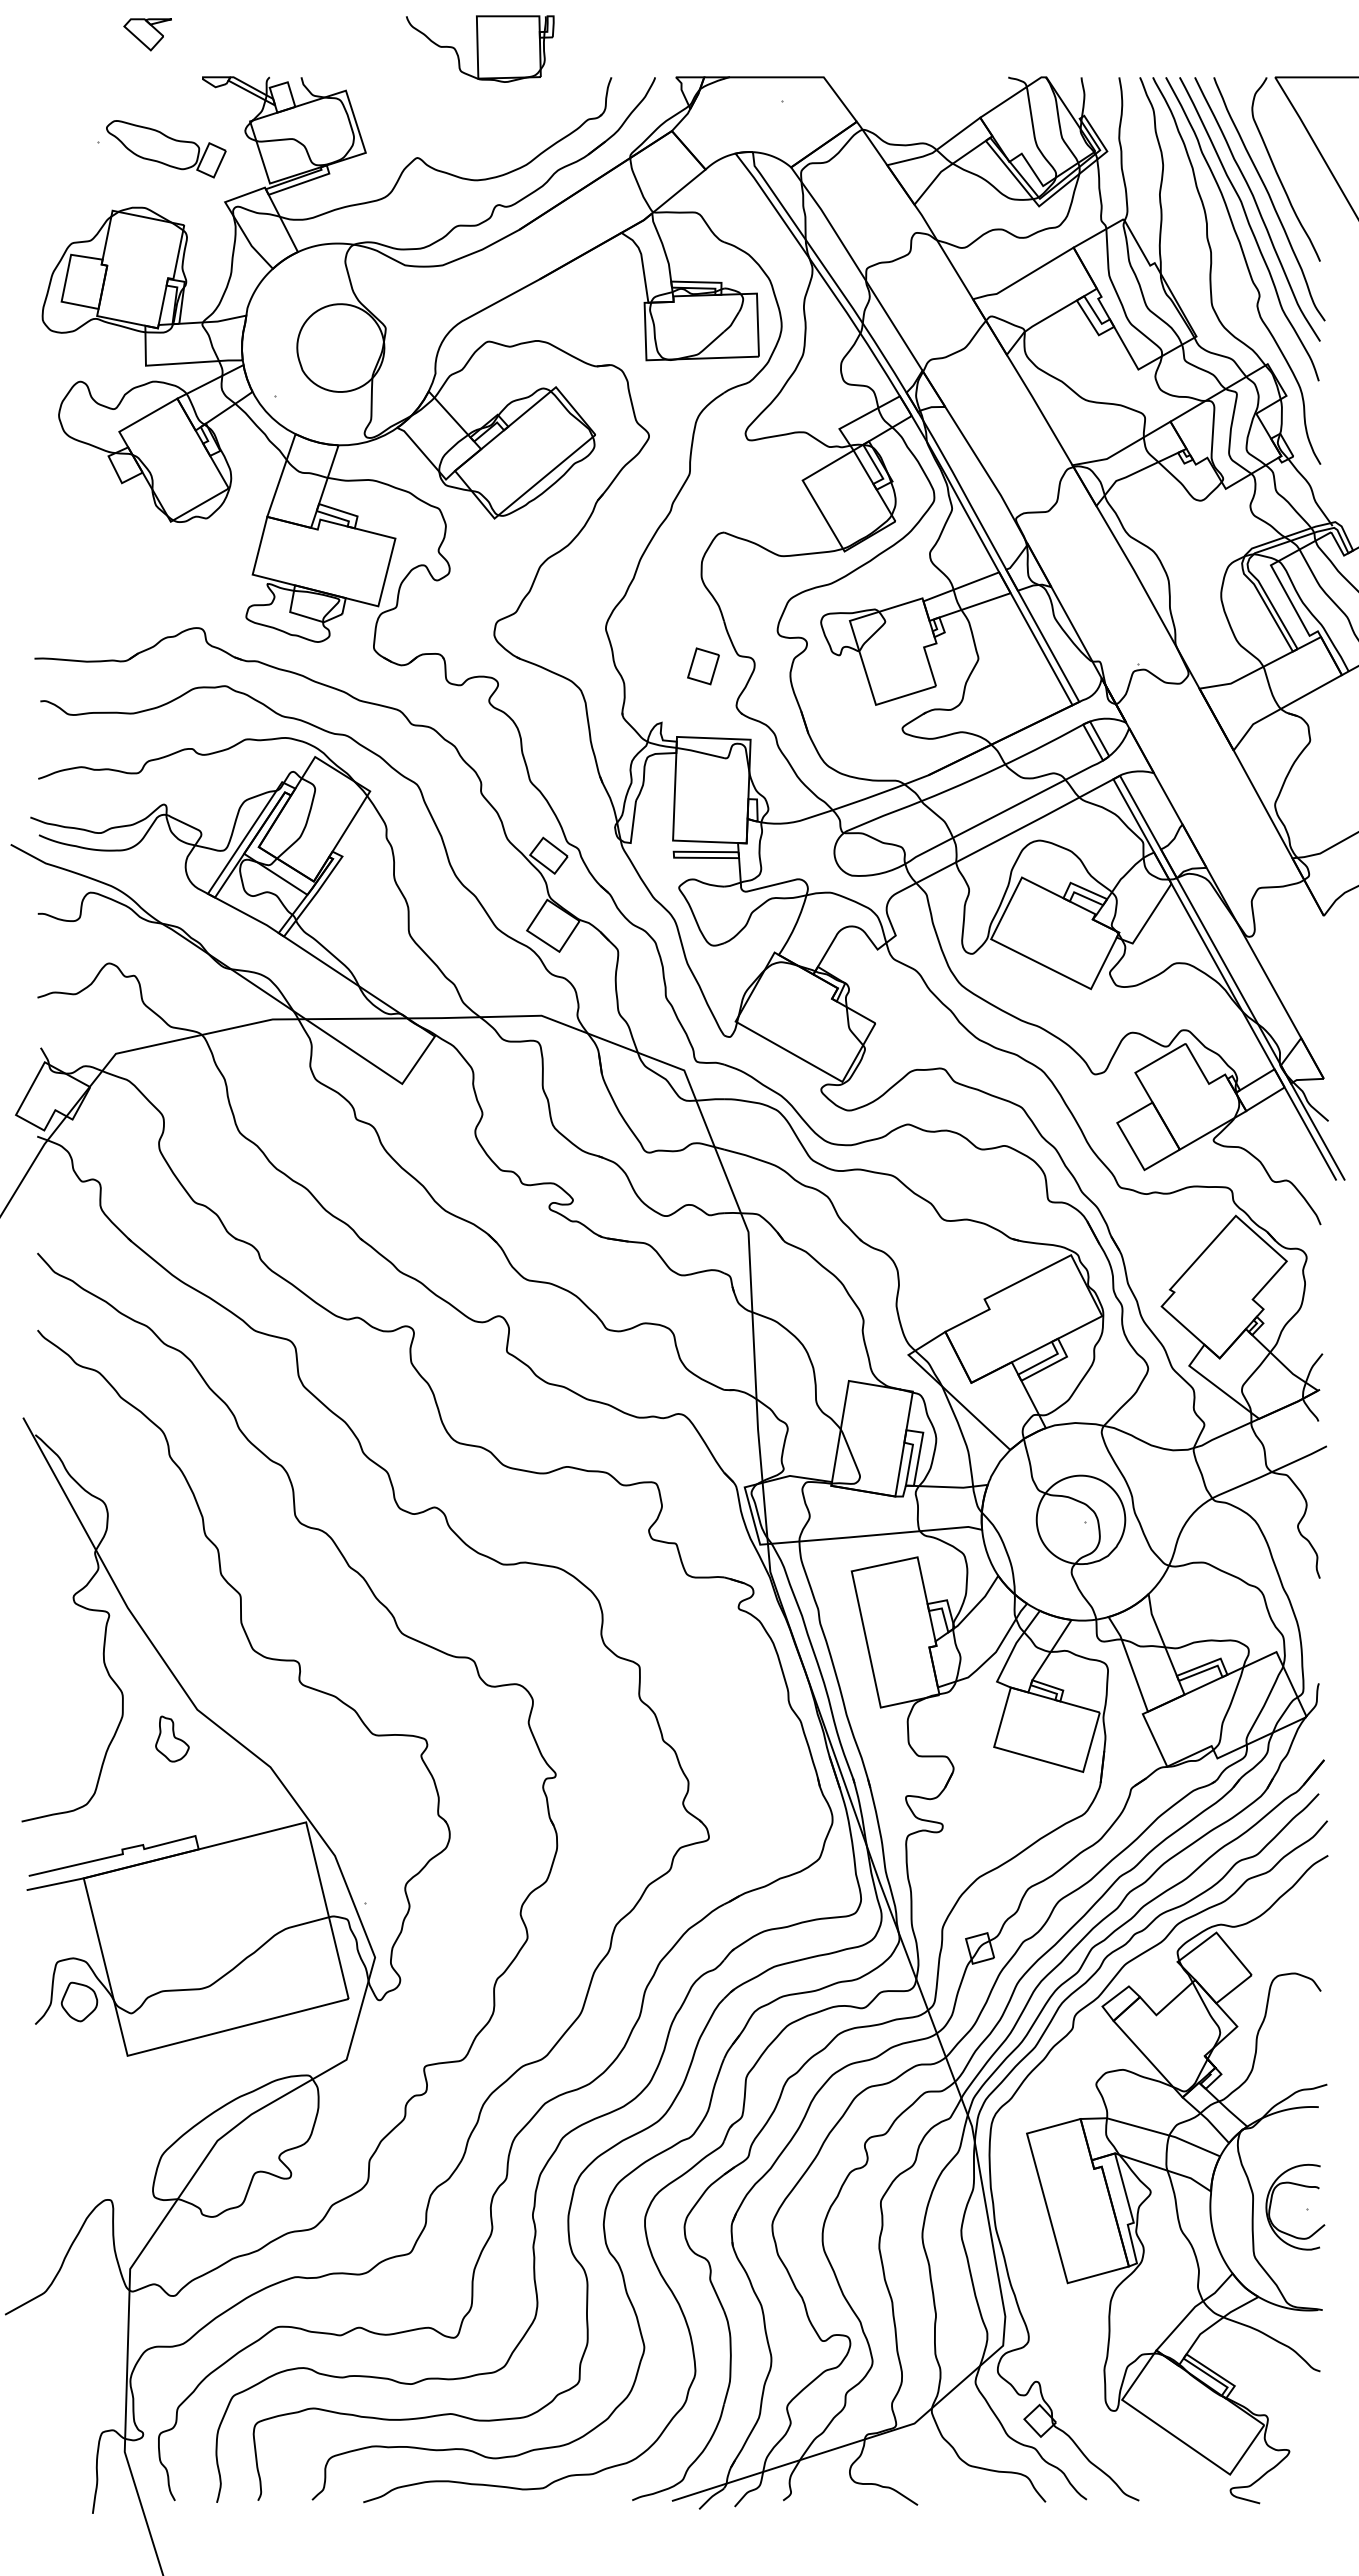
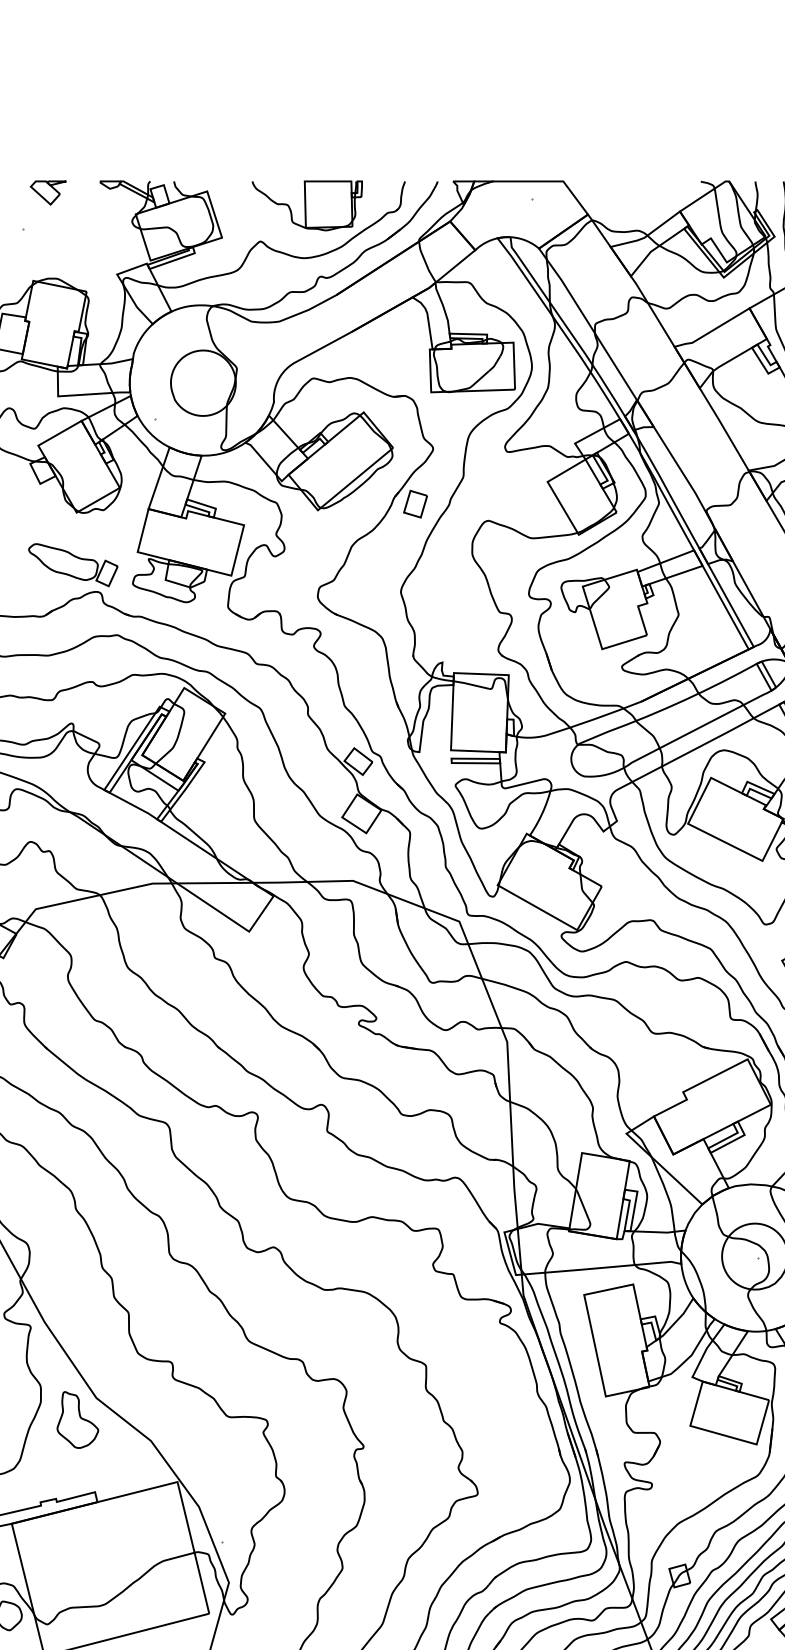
part: (147, 34) -> (48, 192), moved
part: (480, 48) -> (307, 205), moved
part: (166, 149) -> (73, 565), moved
part: (703, 666) -> (415, 504), moved
part: (172, 1738) -> (77, 1419), size x1.67

